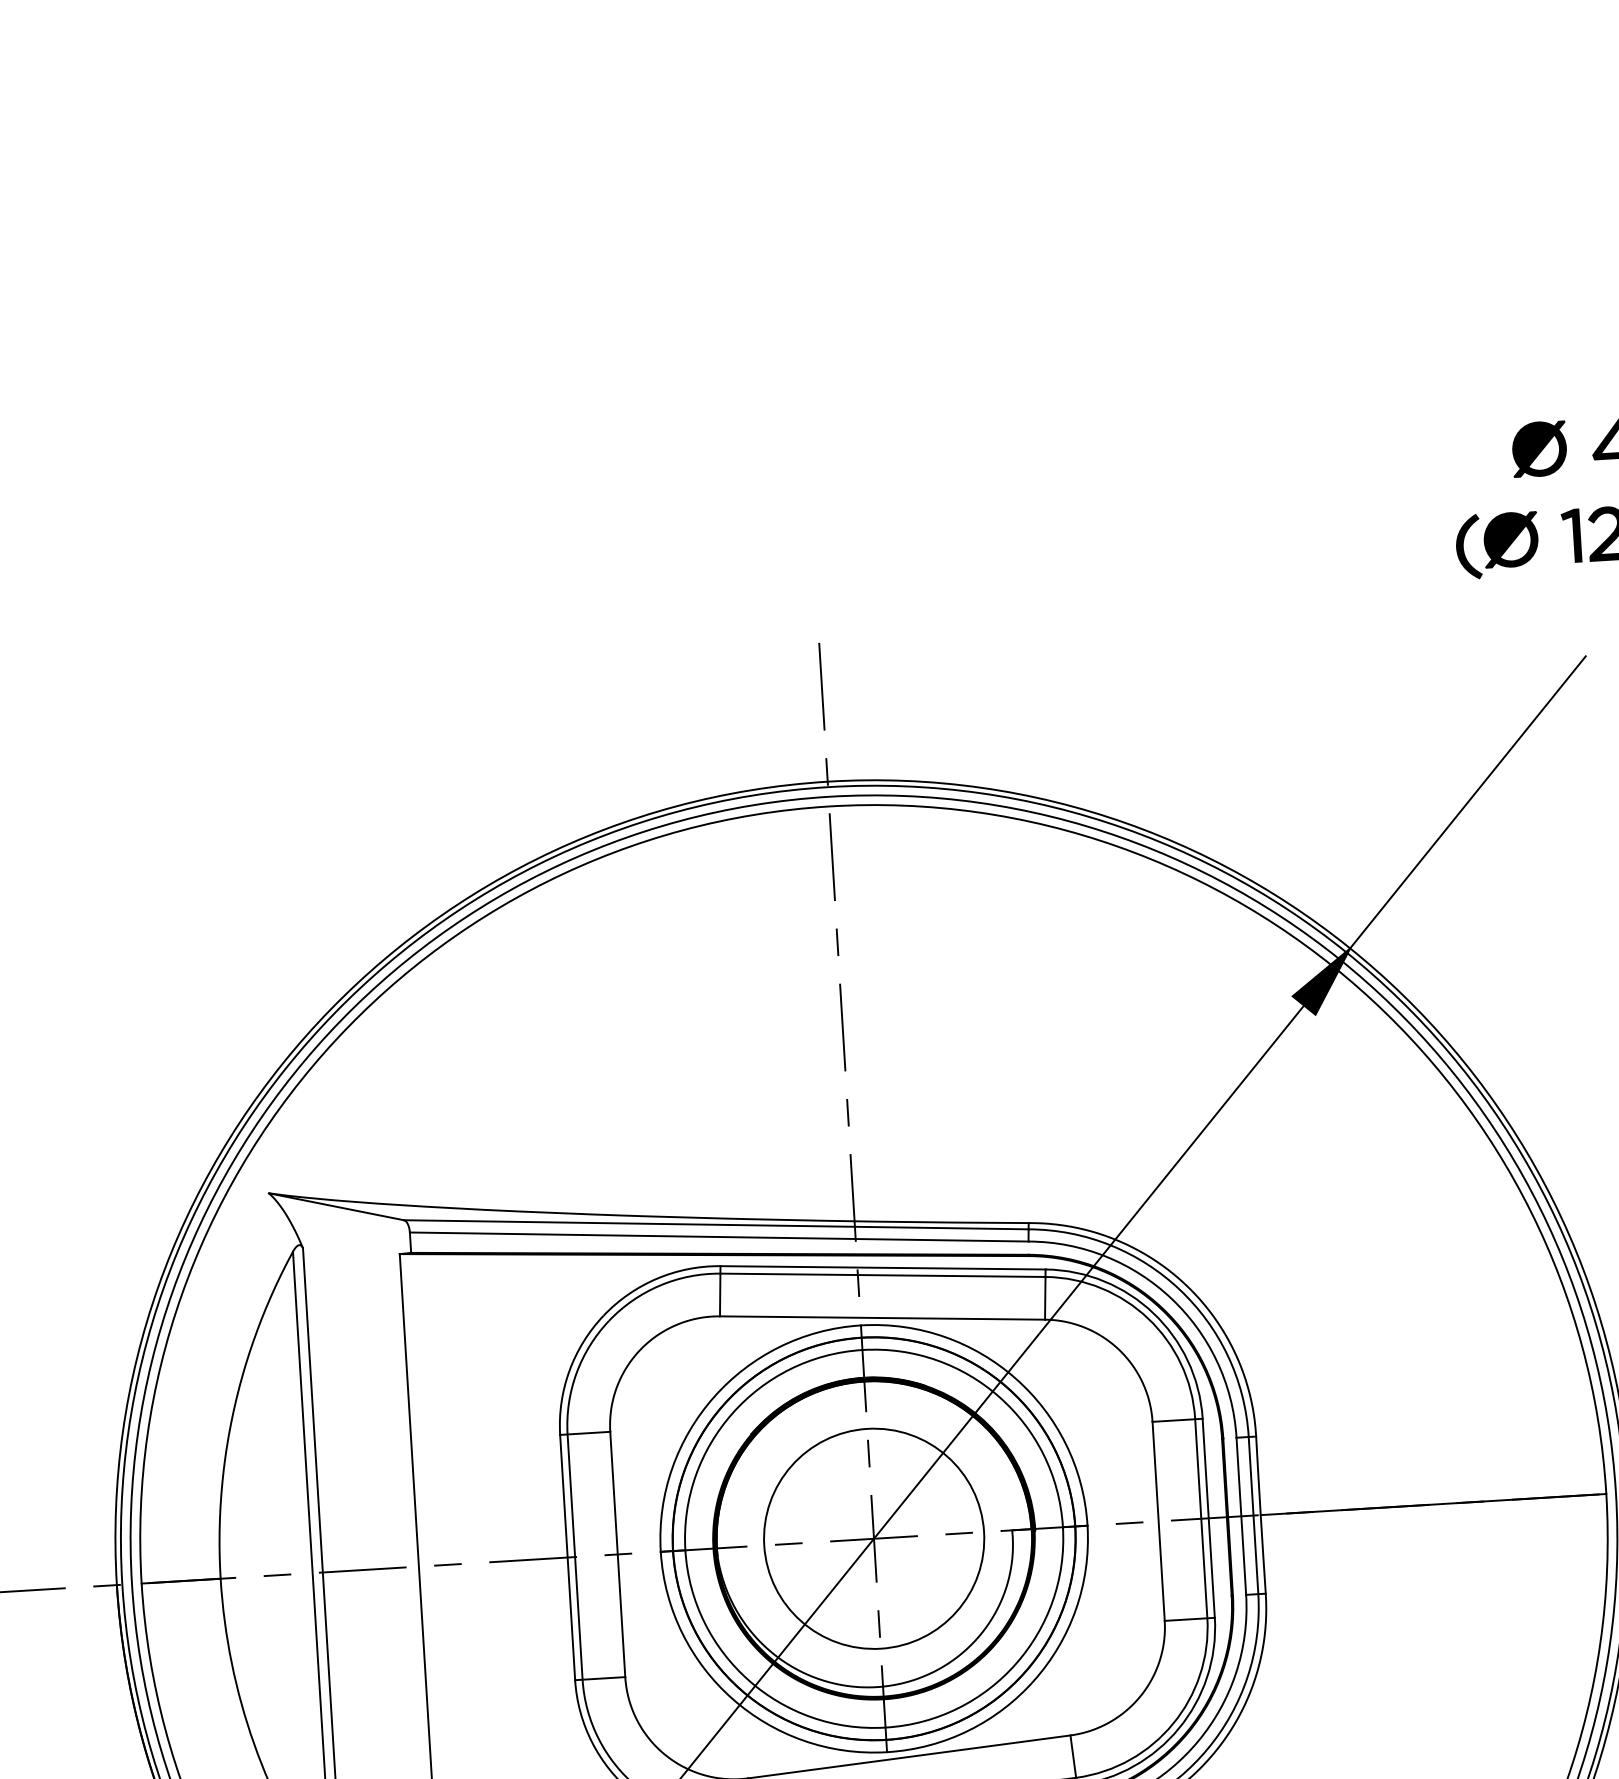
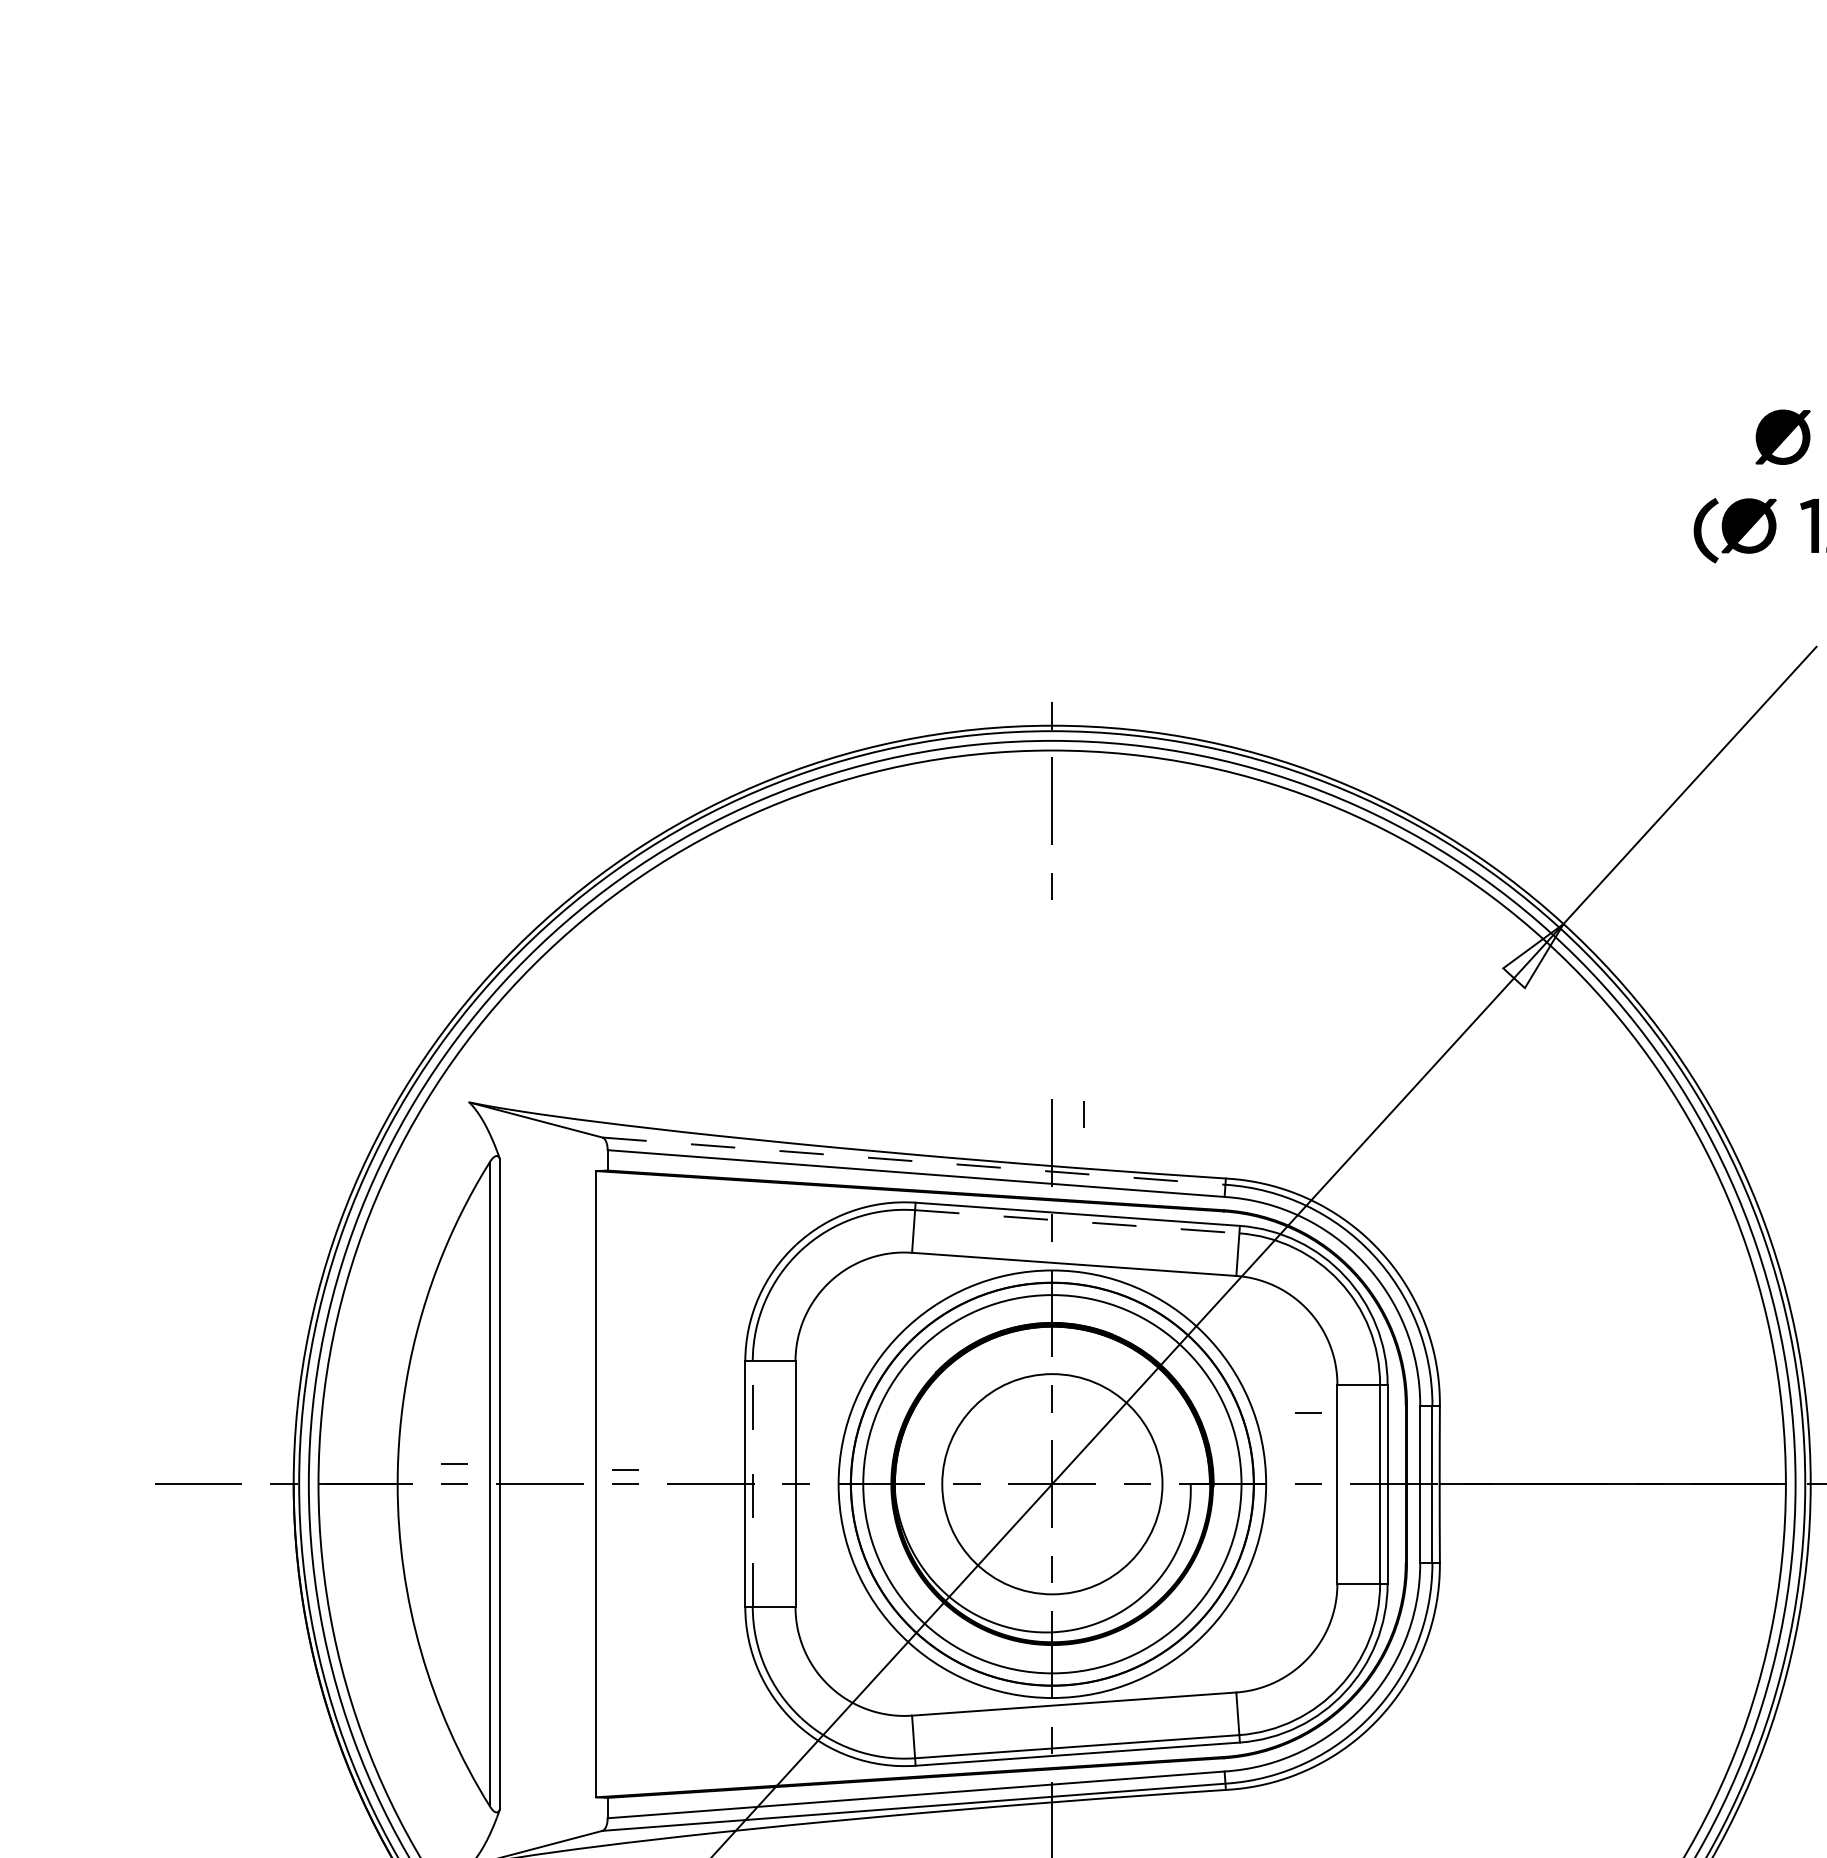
line: (821, 686) -> (1051, 630), removed
fill: (1322, 982) -> (1533, 956), removed
line: (841, 1027) -> (1051, 971), removed
line: (847, 1112) -> (1083, 1114), moved
line: (716, 1225) -> (914, 1161), solid -> dashed
line: (883, 1275) -> (1077, 1221), solid -> dashed
line: (1125, 1451) -> (1308, 1412), added
line: (447, 1550) -> (625, 1469), added
line: (276, 1554) -> (454, 1463), added
line: (574, 1557) -> (752, 1484), solid -> dashed

